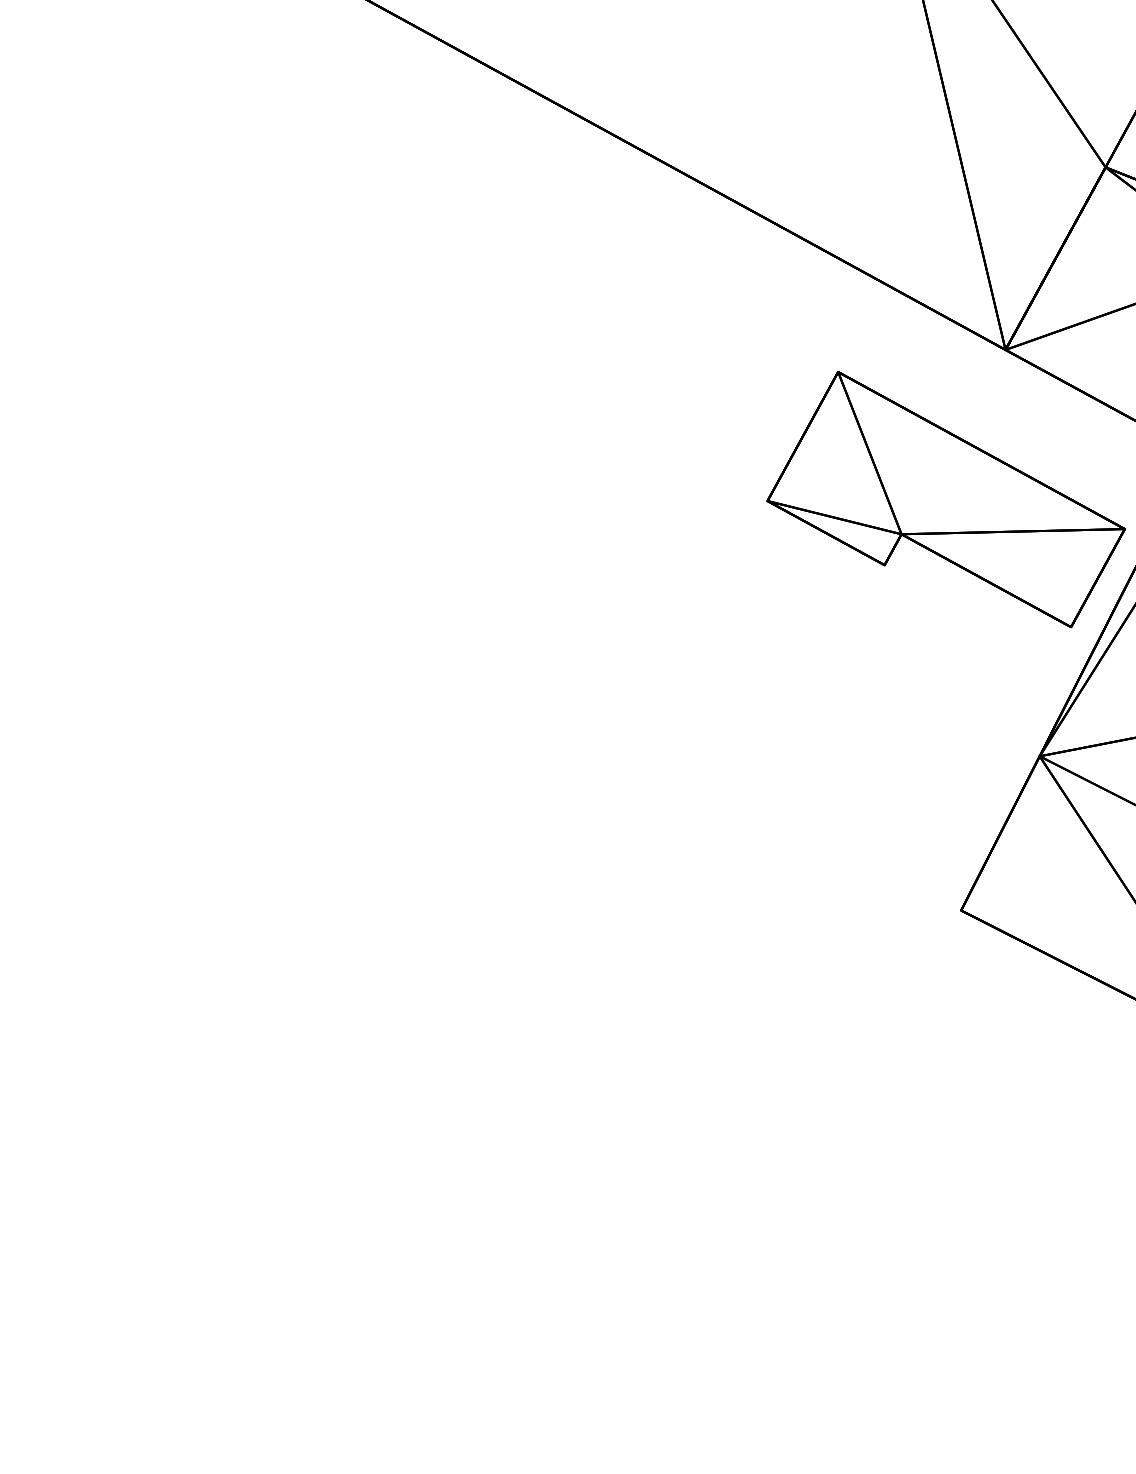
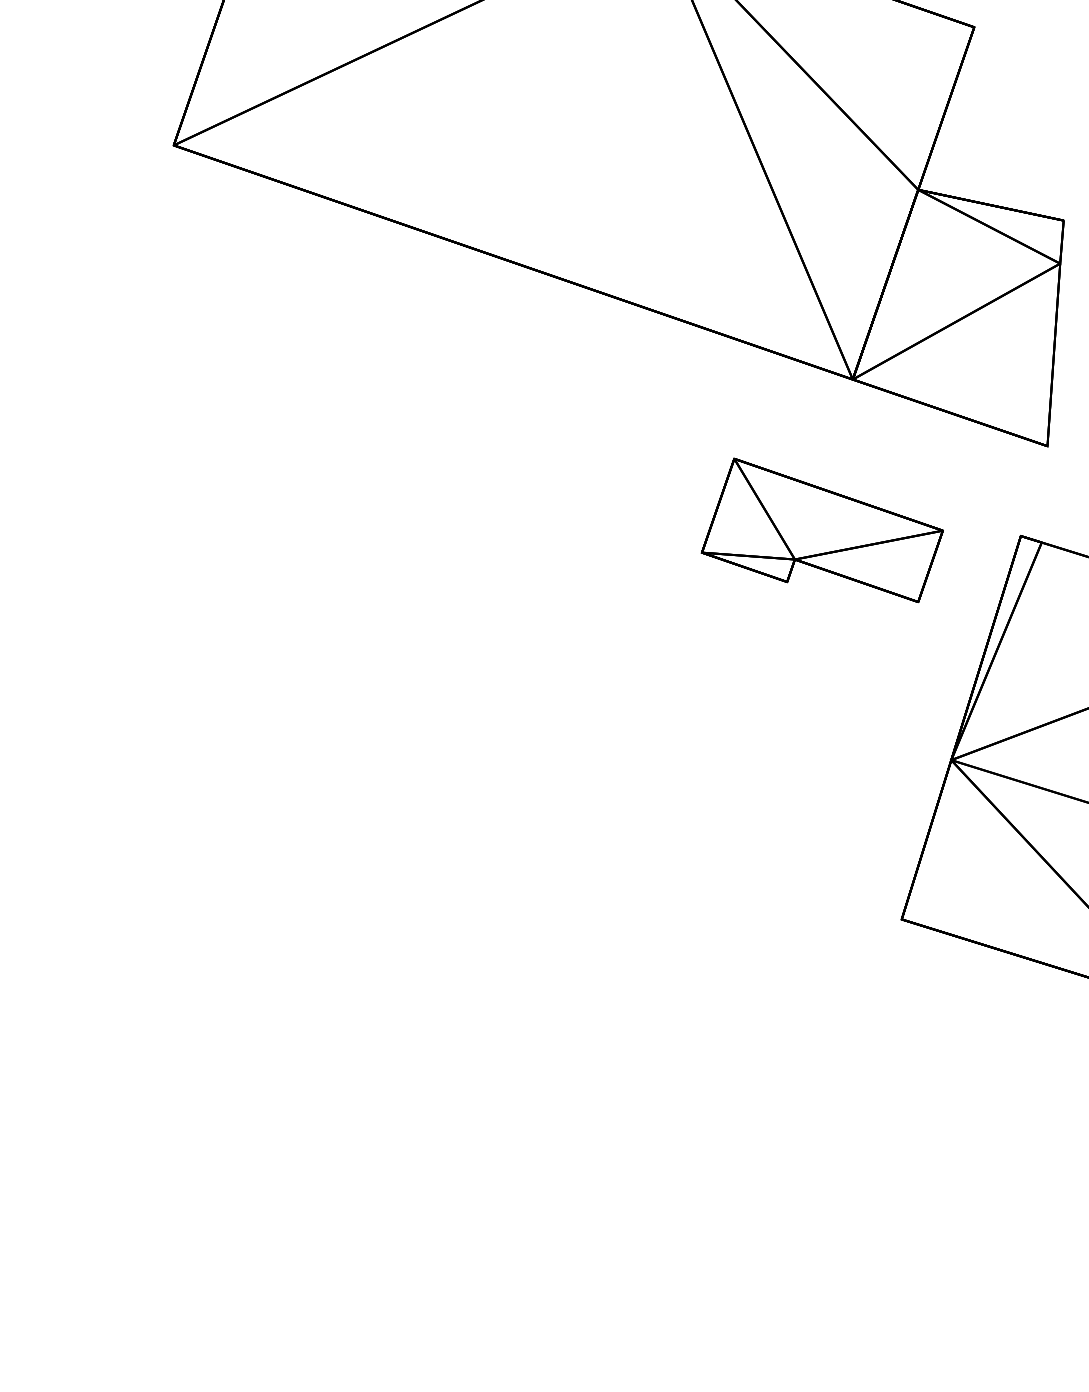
part: (945, 499) -> (820, 531), size x0.7

